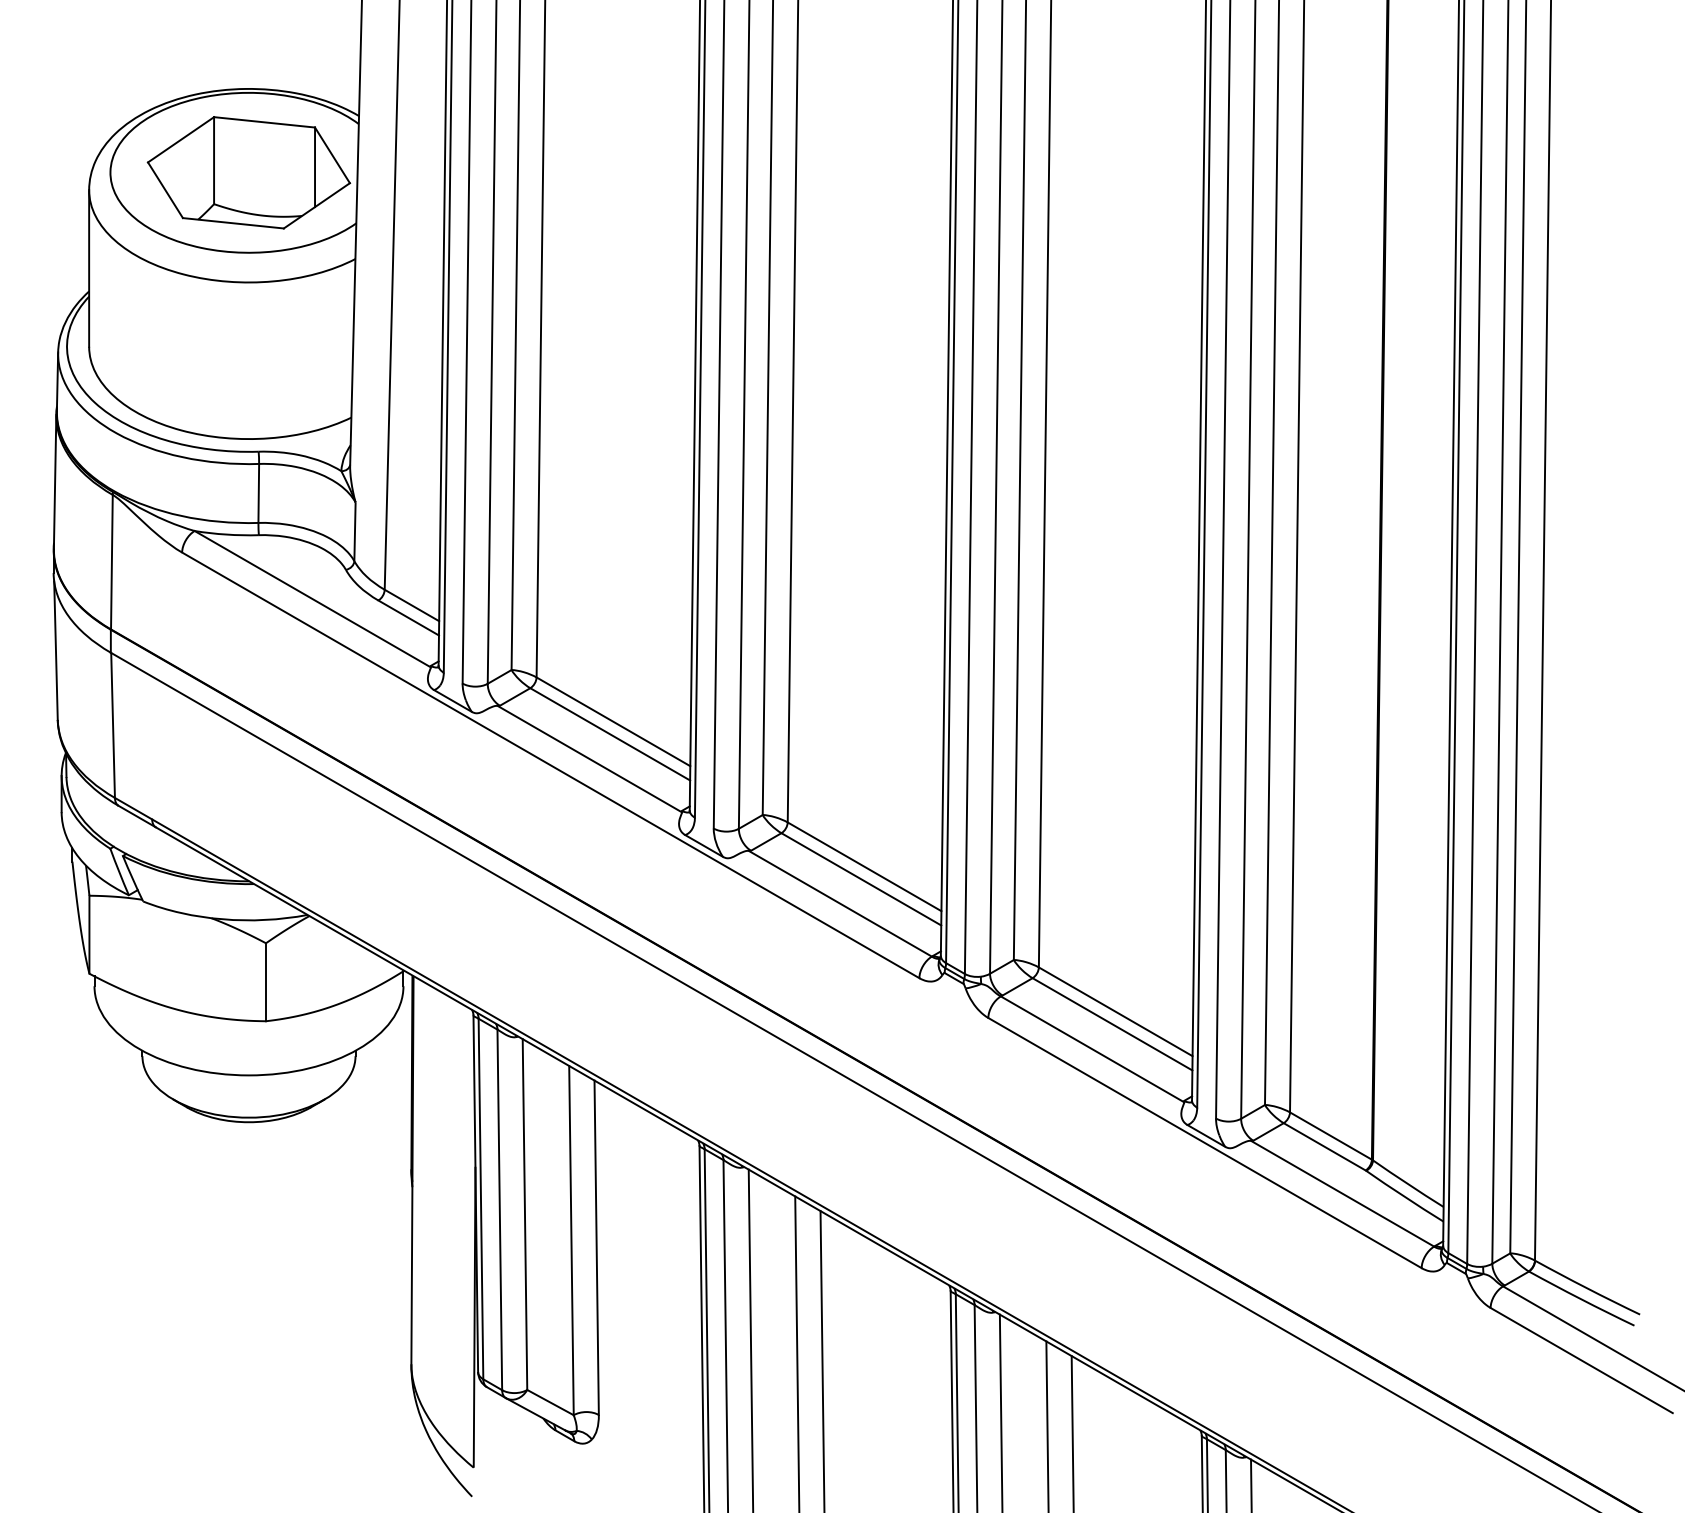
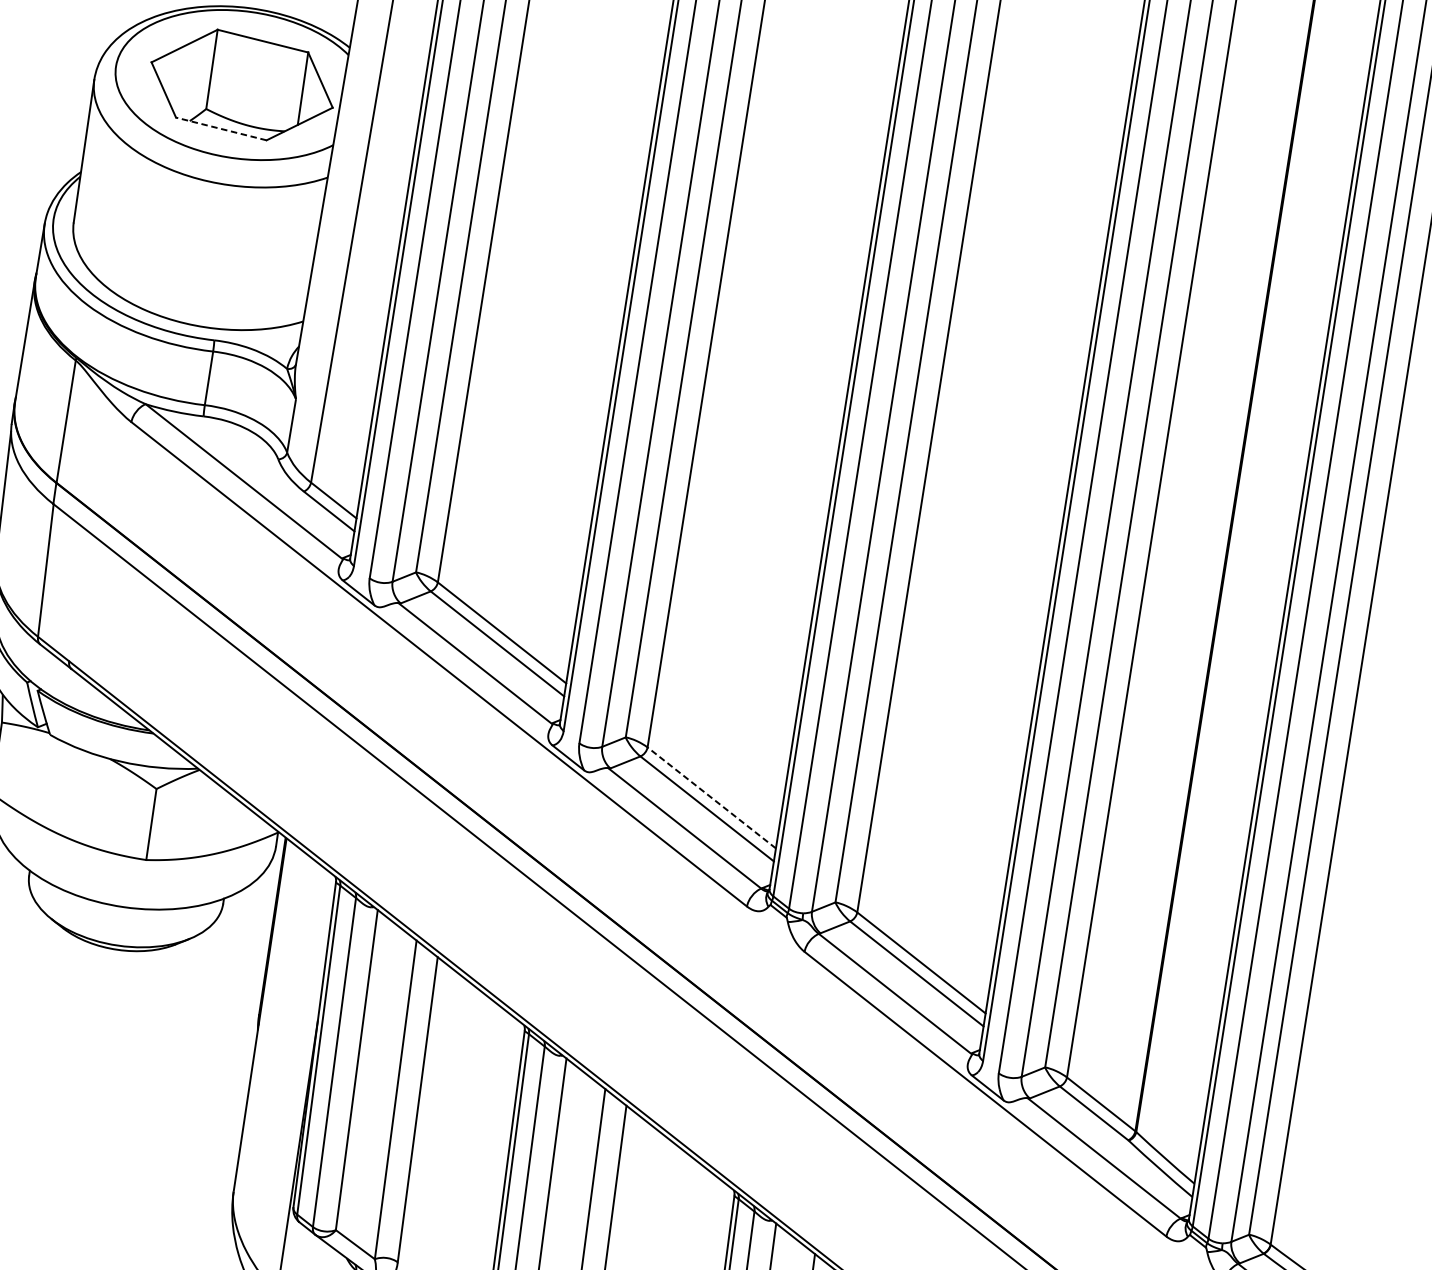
line: (233, 223) -> (221, 129), solid -> dashed
line: (864, 866) -> (711, 797), solid -> dashed

